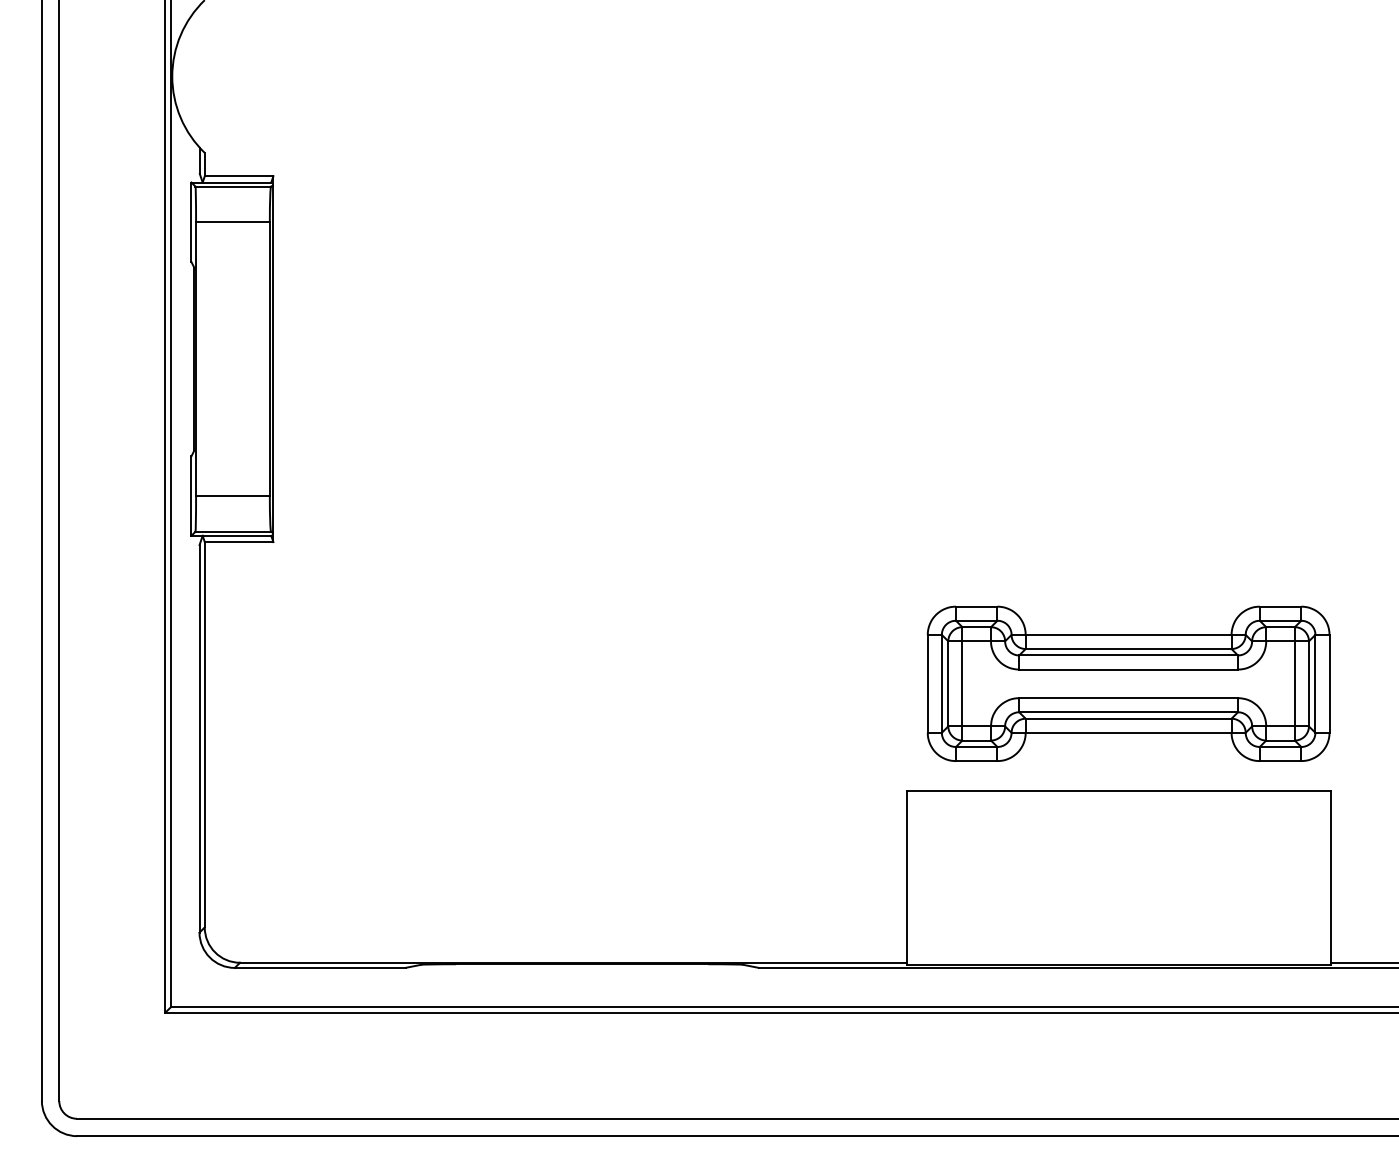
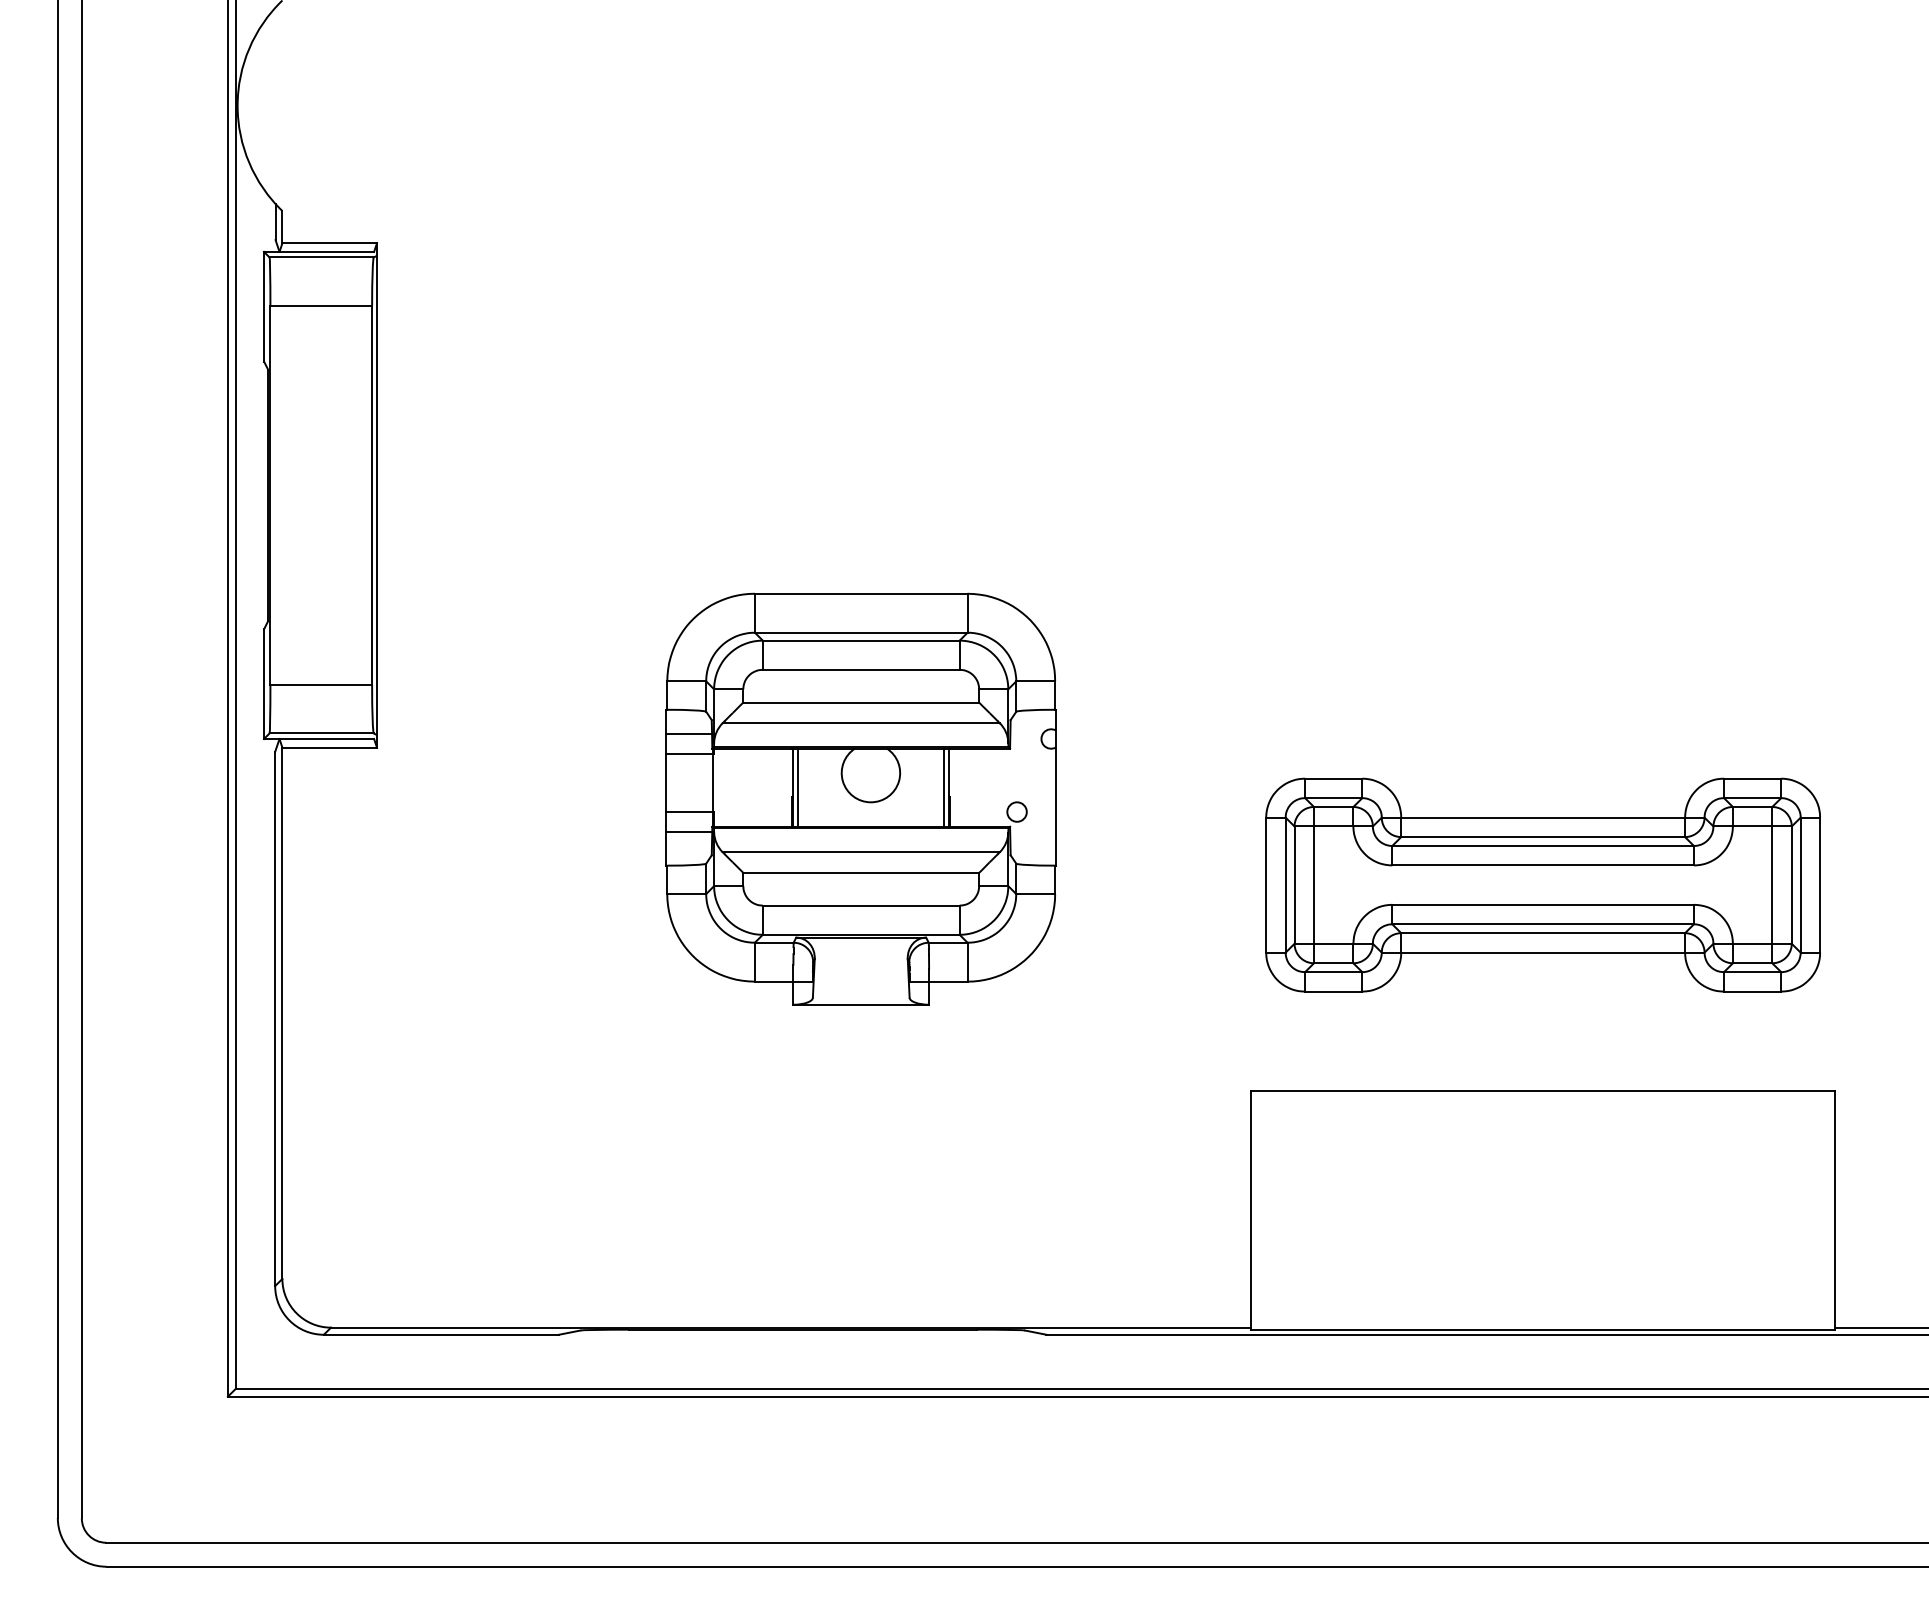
part: (624, 578) -> (860, 798), added
part: (1128, 683) -> (1542, 884), moved

